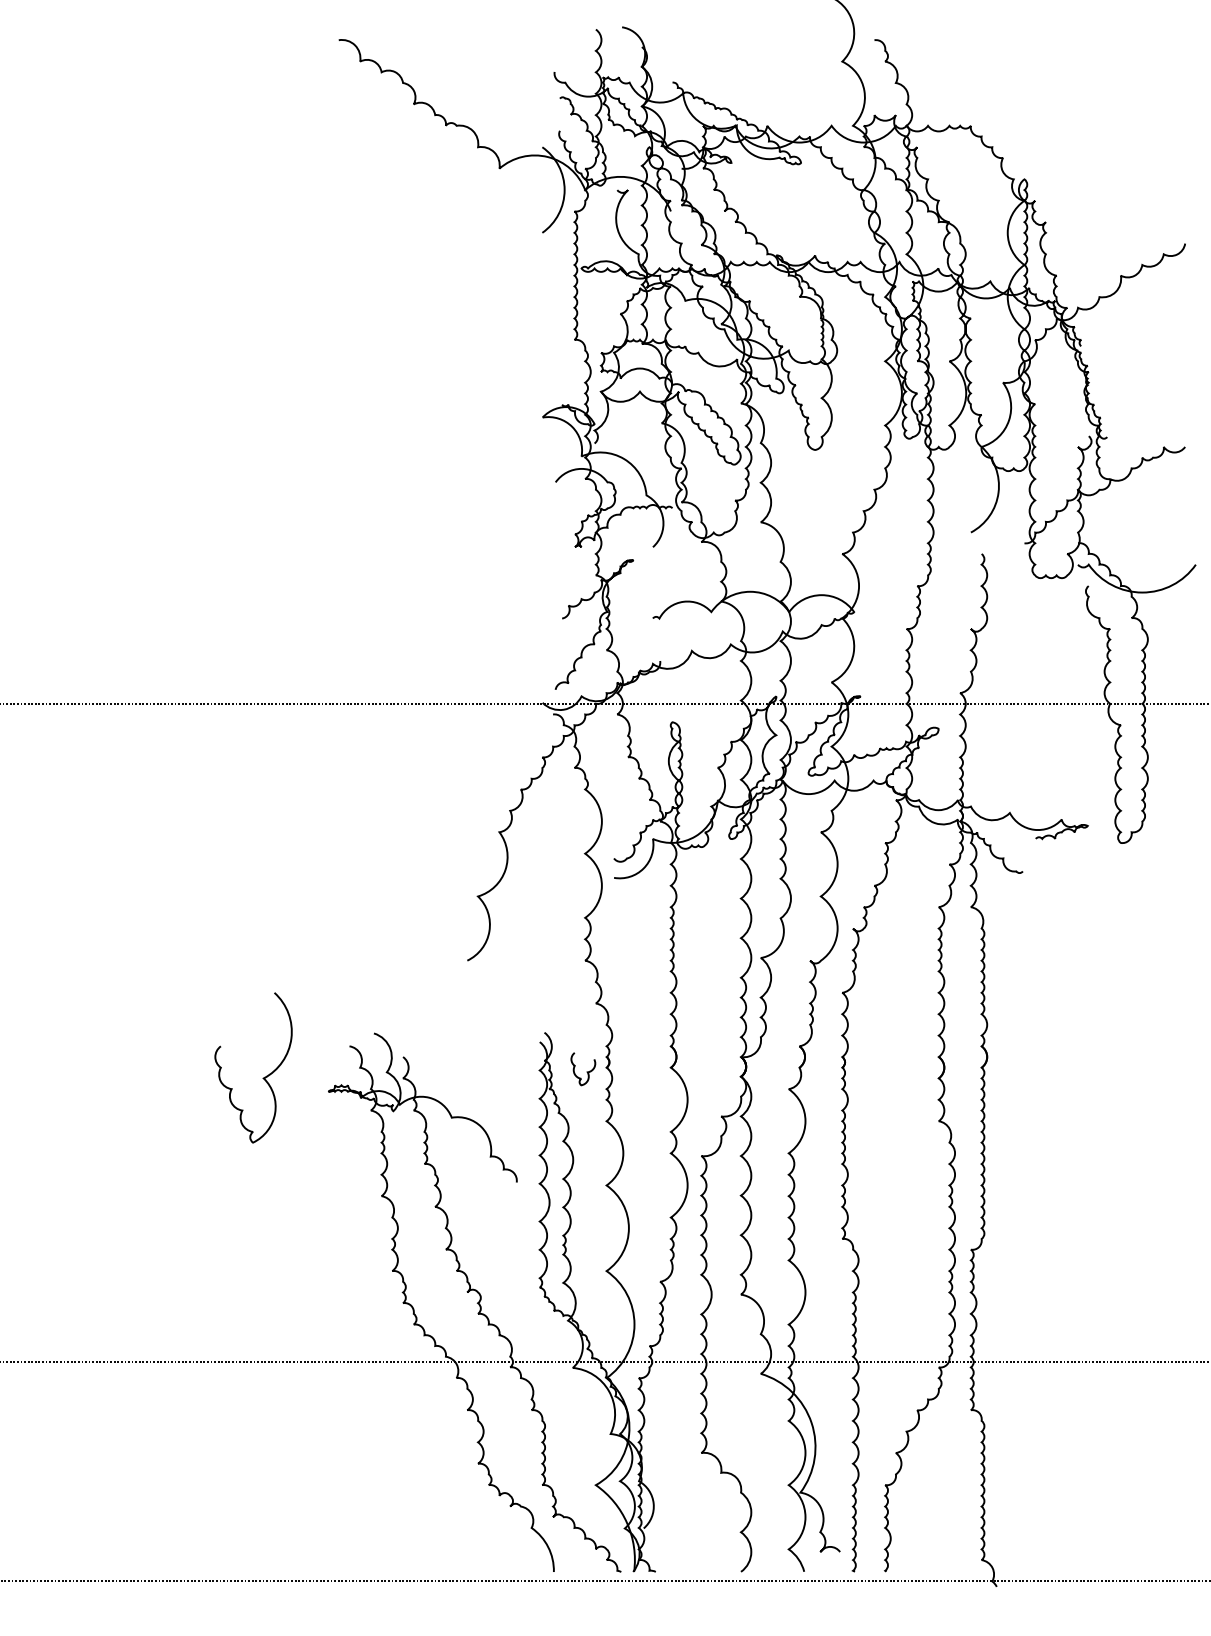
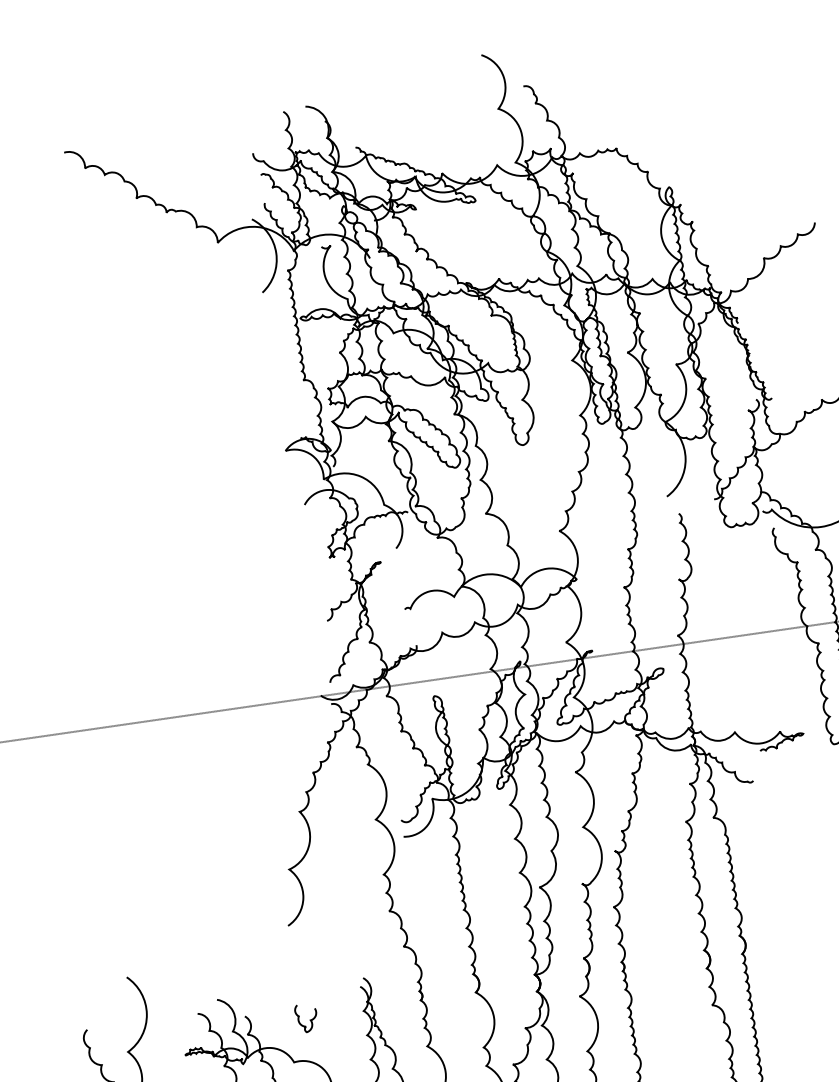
curve: (586, 1071) -> (309, 1019), moved

